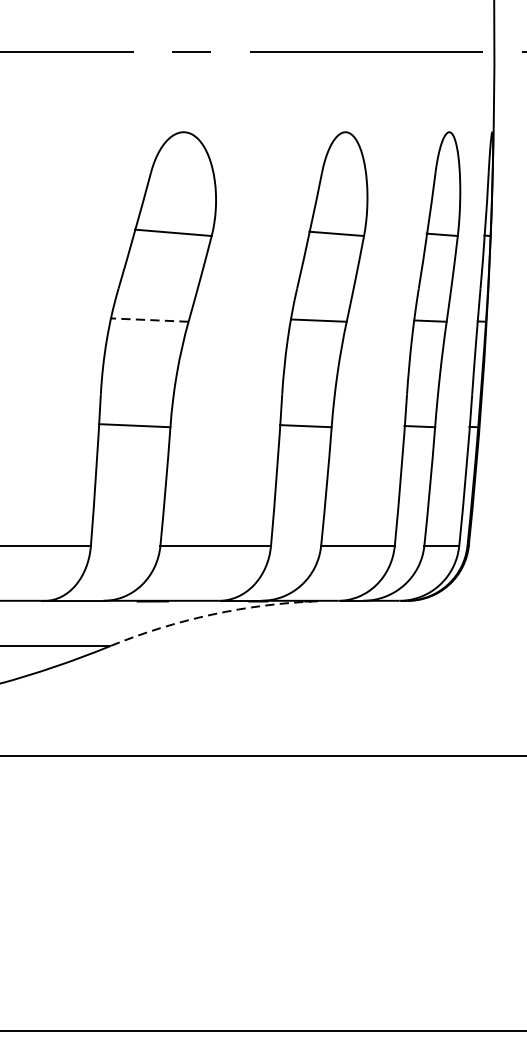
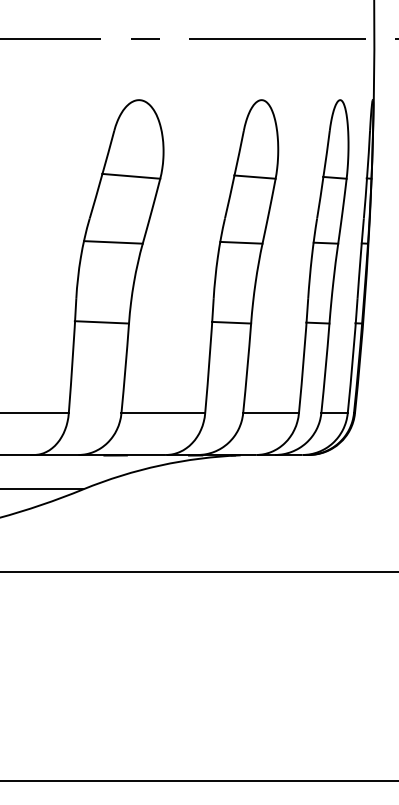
line: (148, 320) -> (112, 242), dashed -> solid
arc: (212, 614) -> (160, 465), dashed -> solid

